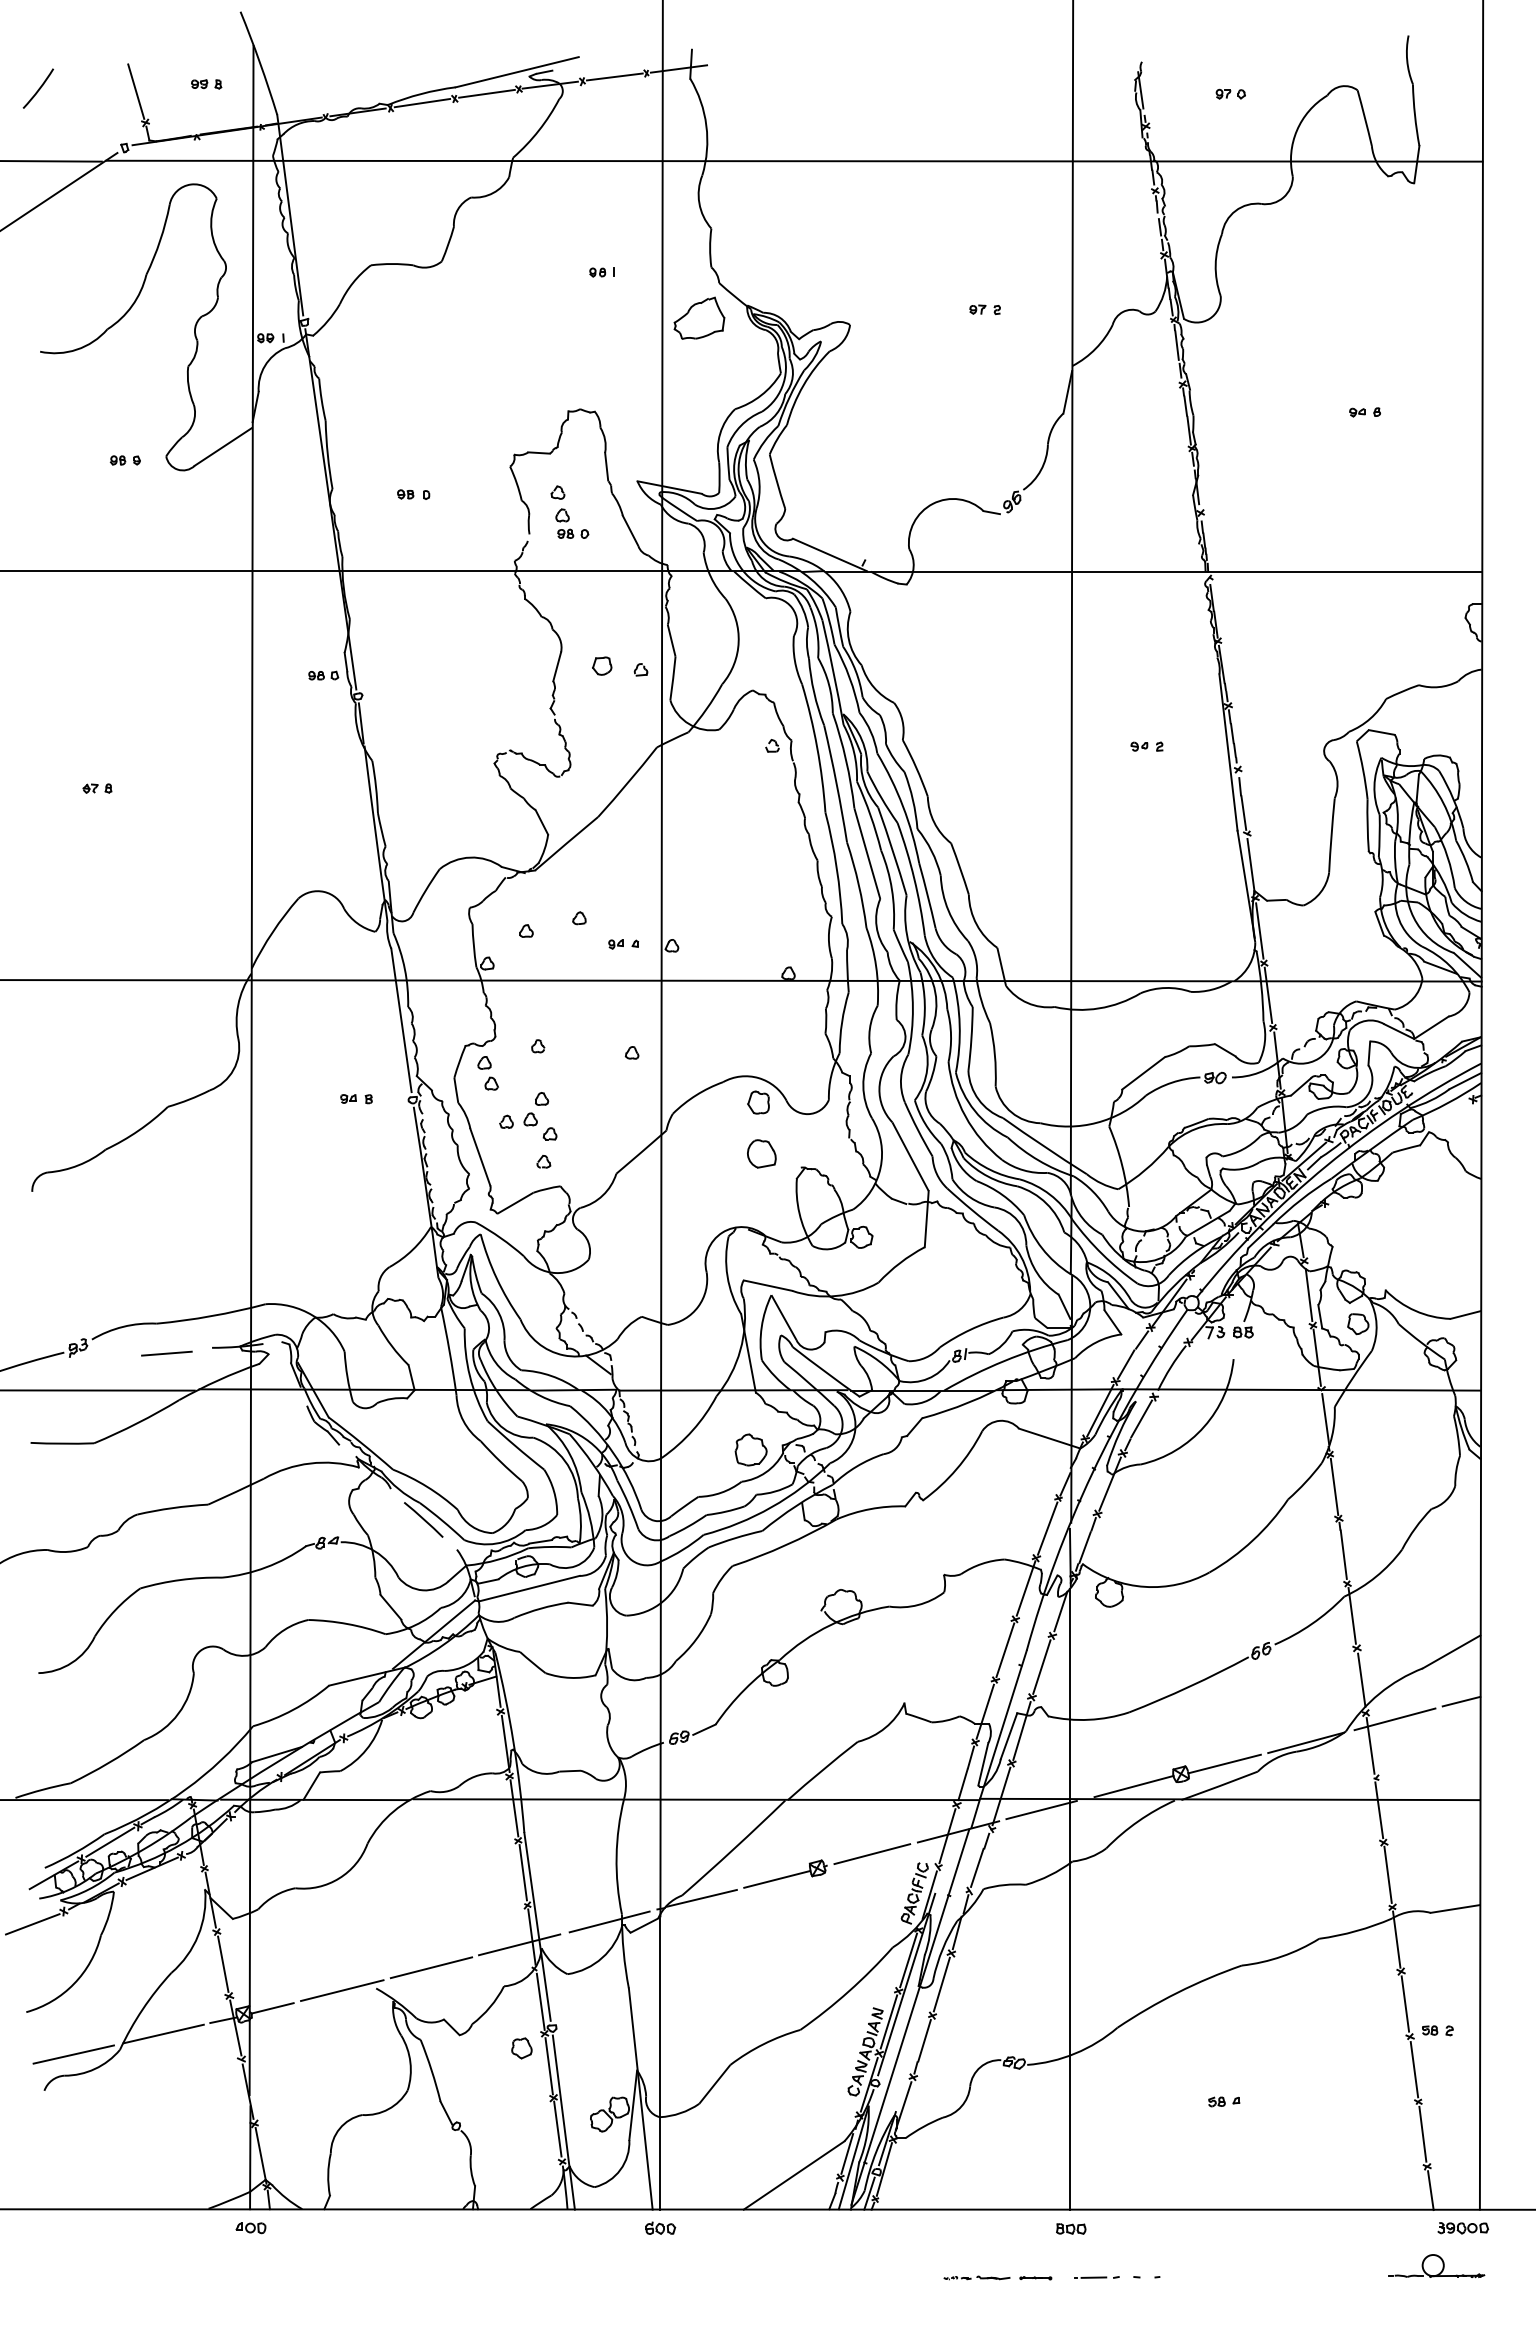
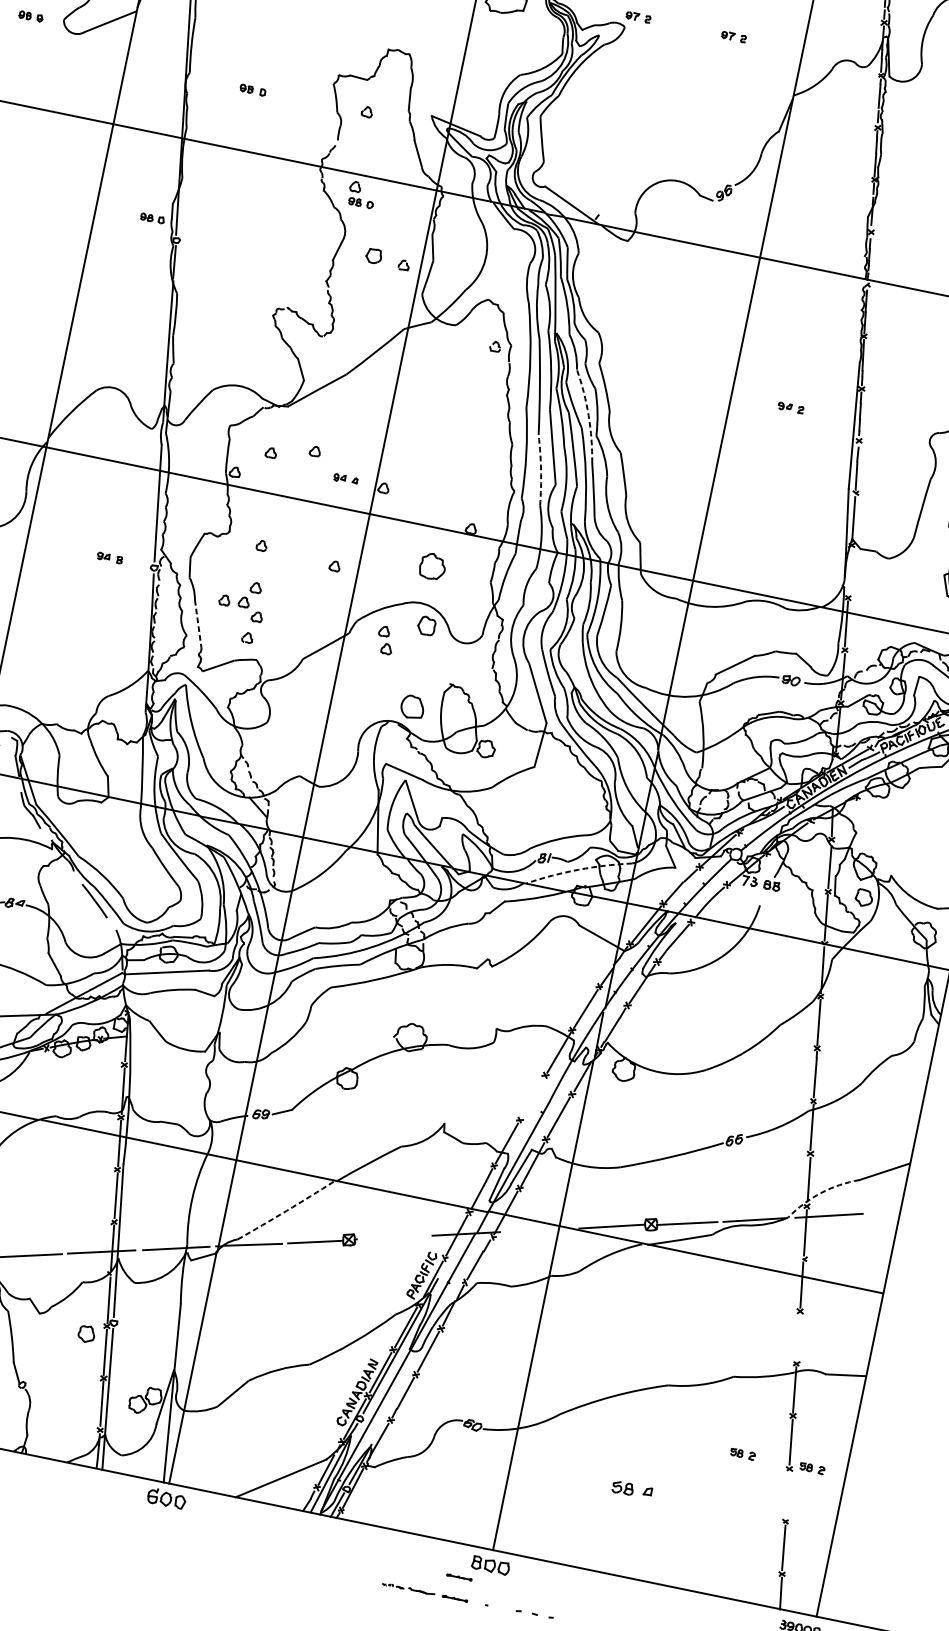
part: (863, 309) -> (637, 17), added
part: (572, 523) -> (362, 194), moved
arc: (903, 806) -> (589, 415), solid -> dashed
arc: (858, 884) -> (540, 470), solid -> dashed
line: (1259, 930) -> (849, 571), removed
part: (487, 1073) -> (384, 640), moved
part: (761, 1153) -> (412, 706), moved
line: (480, 1157) -> (198, 624), solid -> dashed
arc: (1004, 1361) -> (578, 870), solid -> dashed
part: (750, 1449) -> (432, 566), moved
line: (1005, 1650) -> (532, 1098), removed
arc: (1379, 1693) -> (820, 1192), solid -> dashed
line: (1461, 1701) -> (884, 1212), removed
line: (1041, 1809) -> (535, 1229), removed
arc: (734, 1848) -> (286, 1210), solid -> dashed
line: (872, 1854) -> (394, 1237), removed
line: (1387, 1874) -> (797, 1337), removed
part: (1349, 2030) -> (742, 1454), added
line: (1414, 2069) -> (787, 1495), removed
part: (1224, 2101) -> (632, 1489), size x1.6
part: (660, 2227) -> (167, 1497), size x1.6
part: (1071, 2228) -> (491, 1565), size x1.6
part: (1035, 2251) -> (459, 1577), added
line: (1093, 2277) -> (500, 1607), removed

